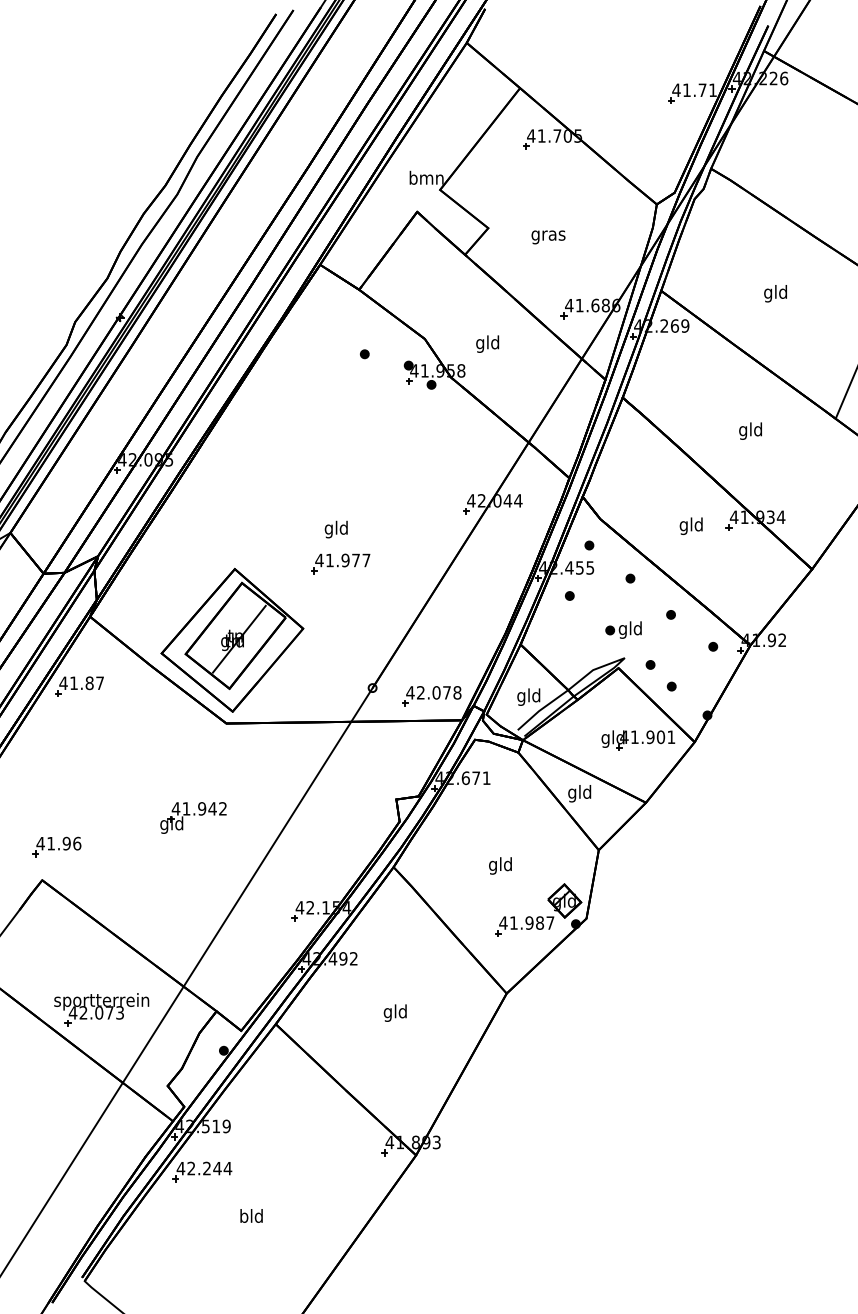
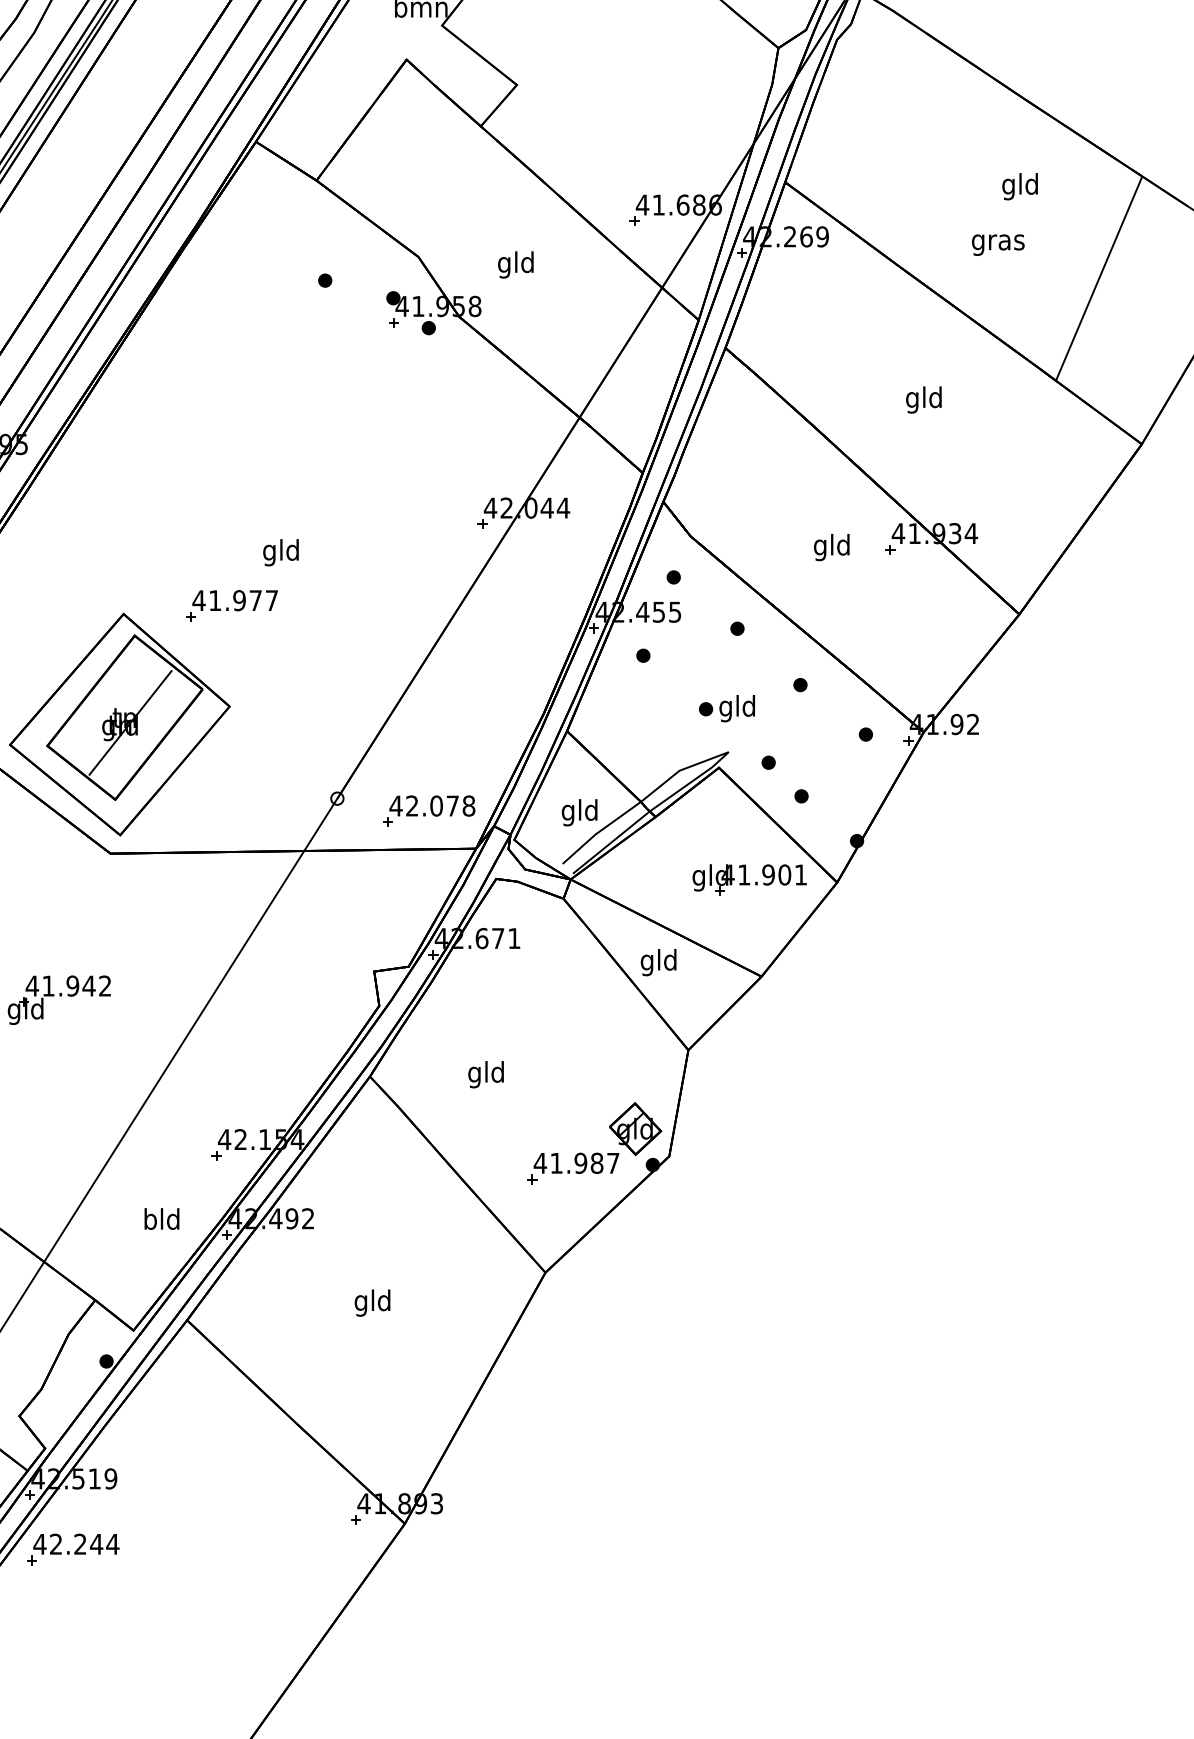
text: (548, 237) -> (998, 245), moved
text: (775, 293) -> (1019, 186), moved
part: (340, 563) -> (231, 605), moved
text: (500, 865) -> (486, 1073), moved
text: (251, 1215) -> (161, 1218), moved

